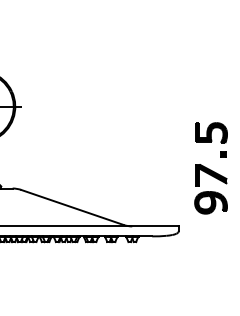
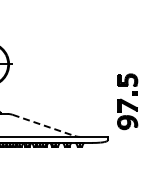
line: (72, 207) -> (43, 125), solid -> dashed

